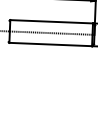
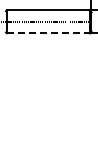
line: (51, 44) -> (48, 33), solid -> dashed

